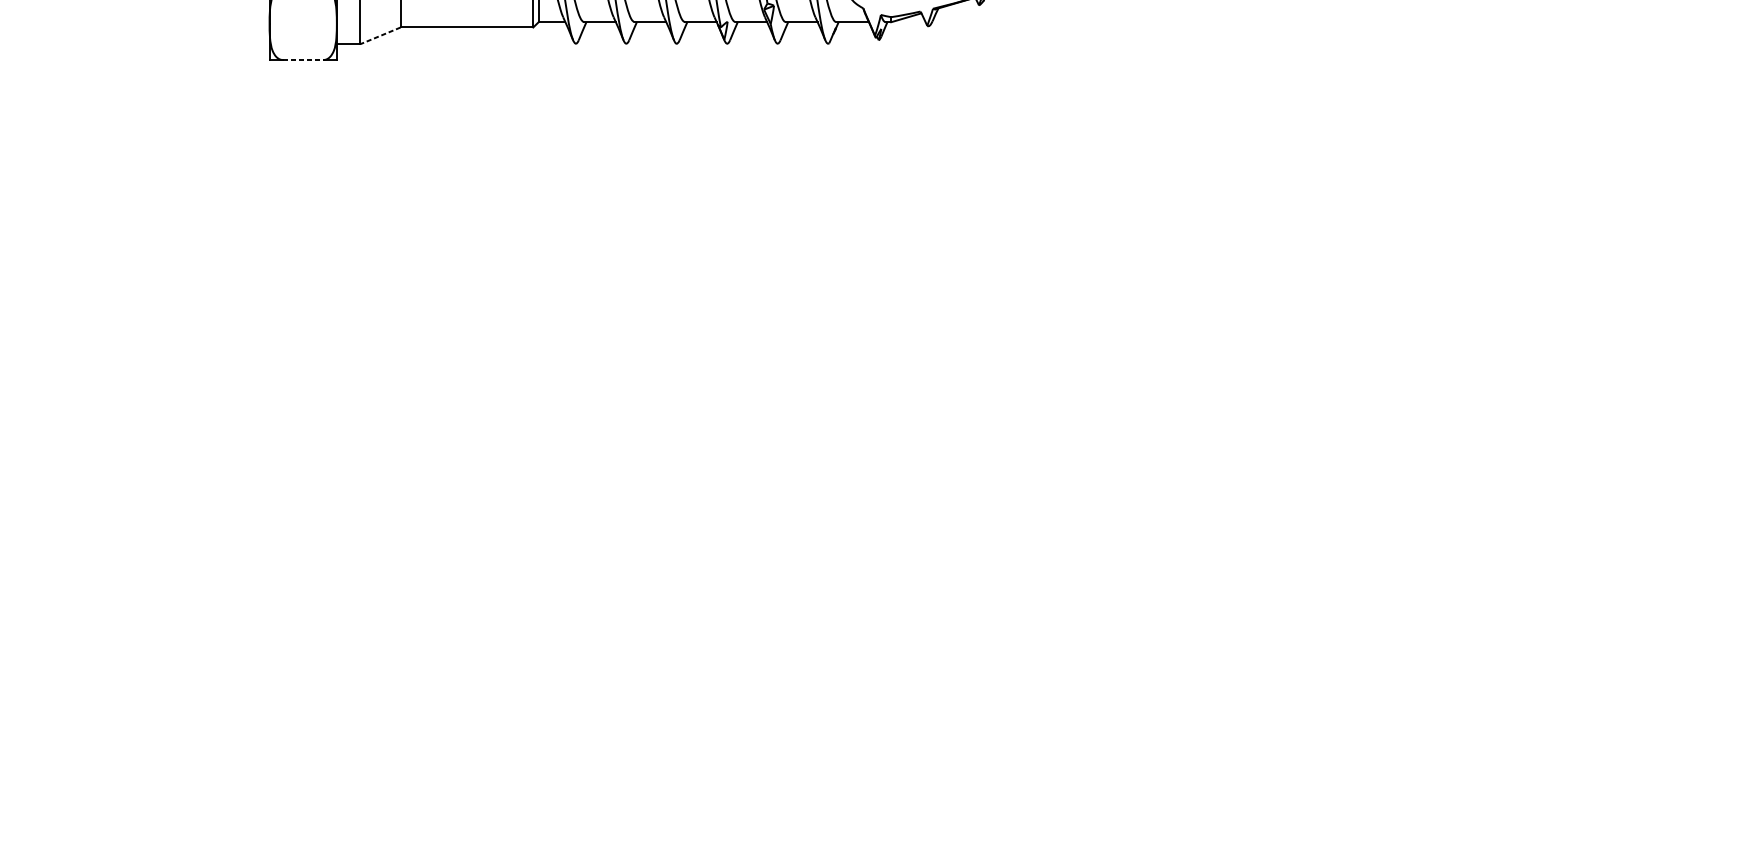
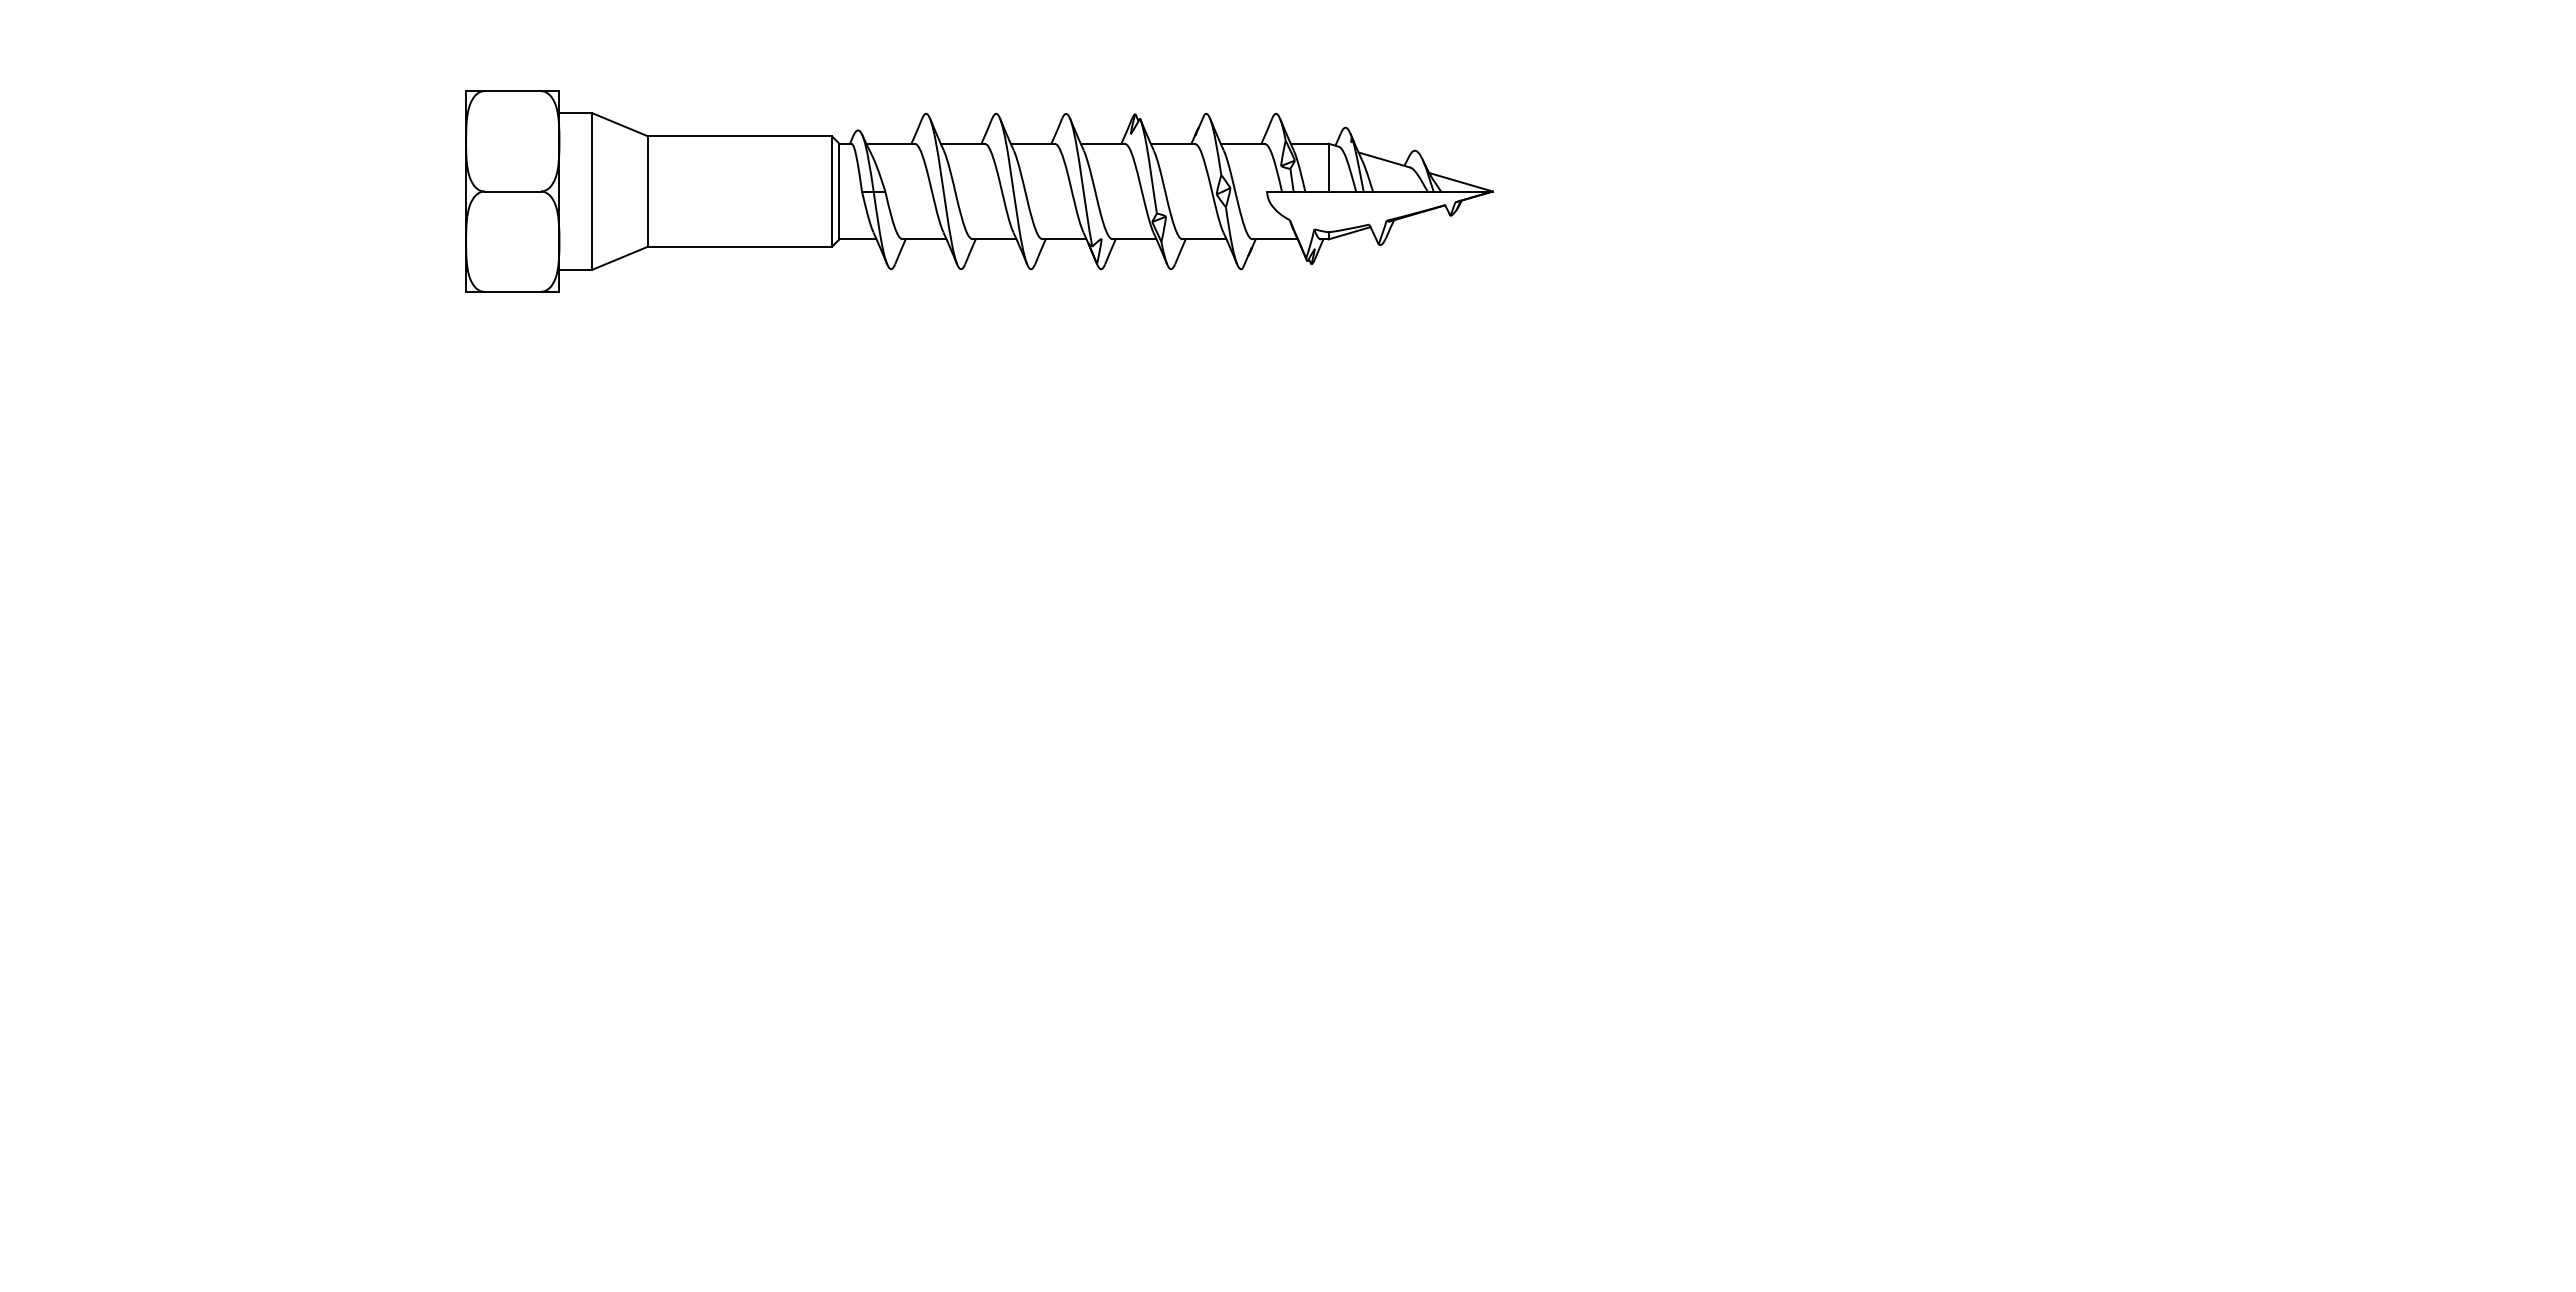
line: (380, 35) -> (619, 258), dashed -> solid
line: (303, 59) -> (513, 291), dashed -> solid

